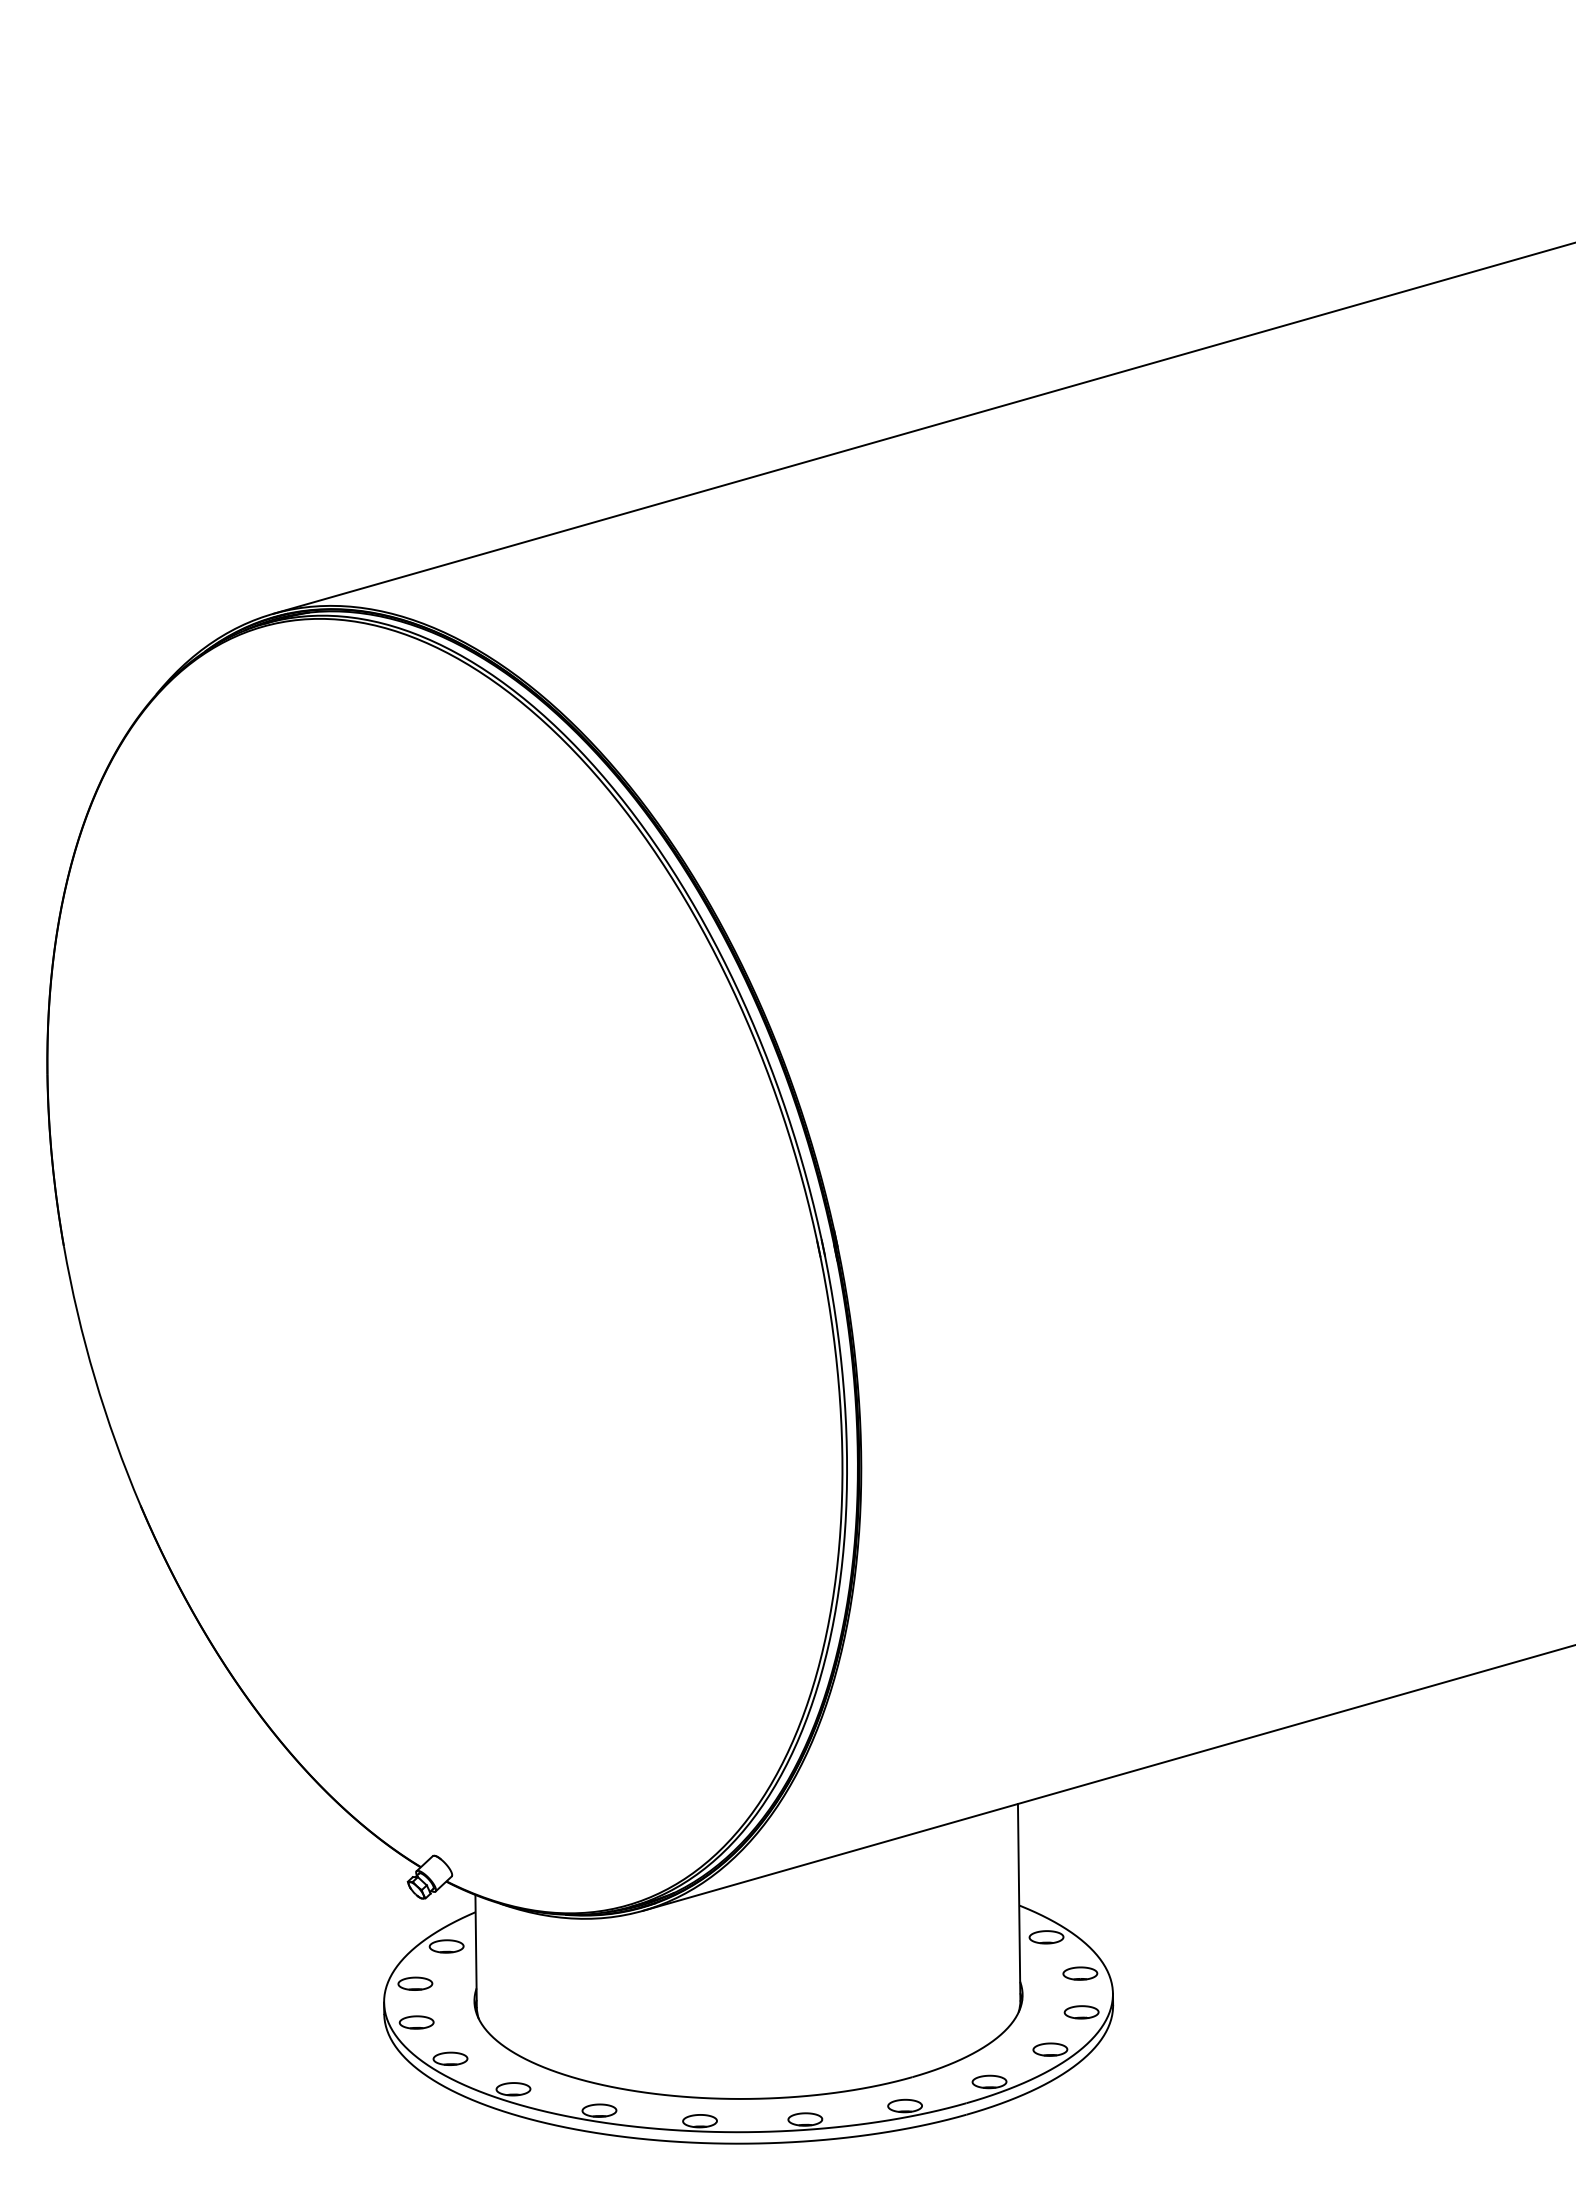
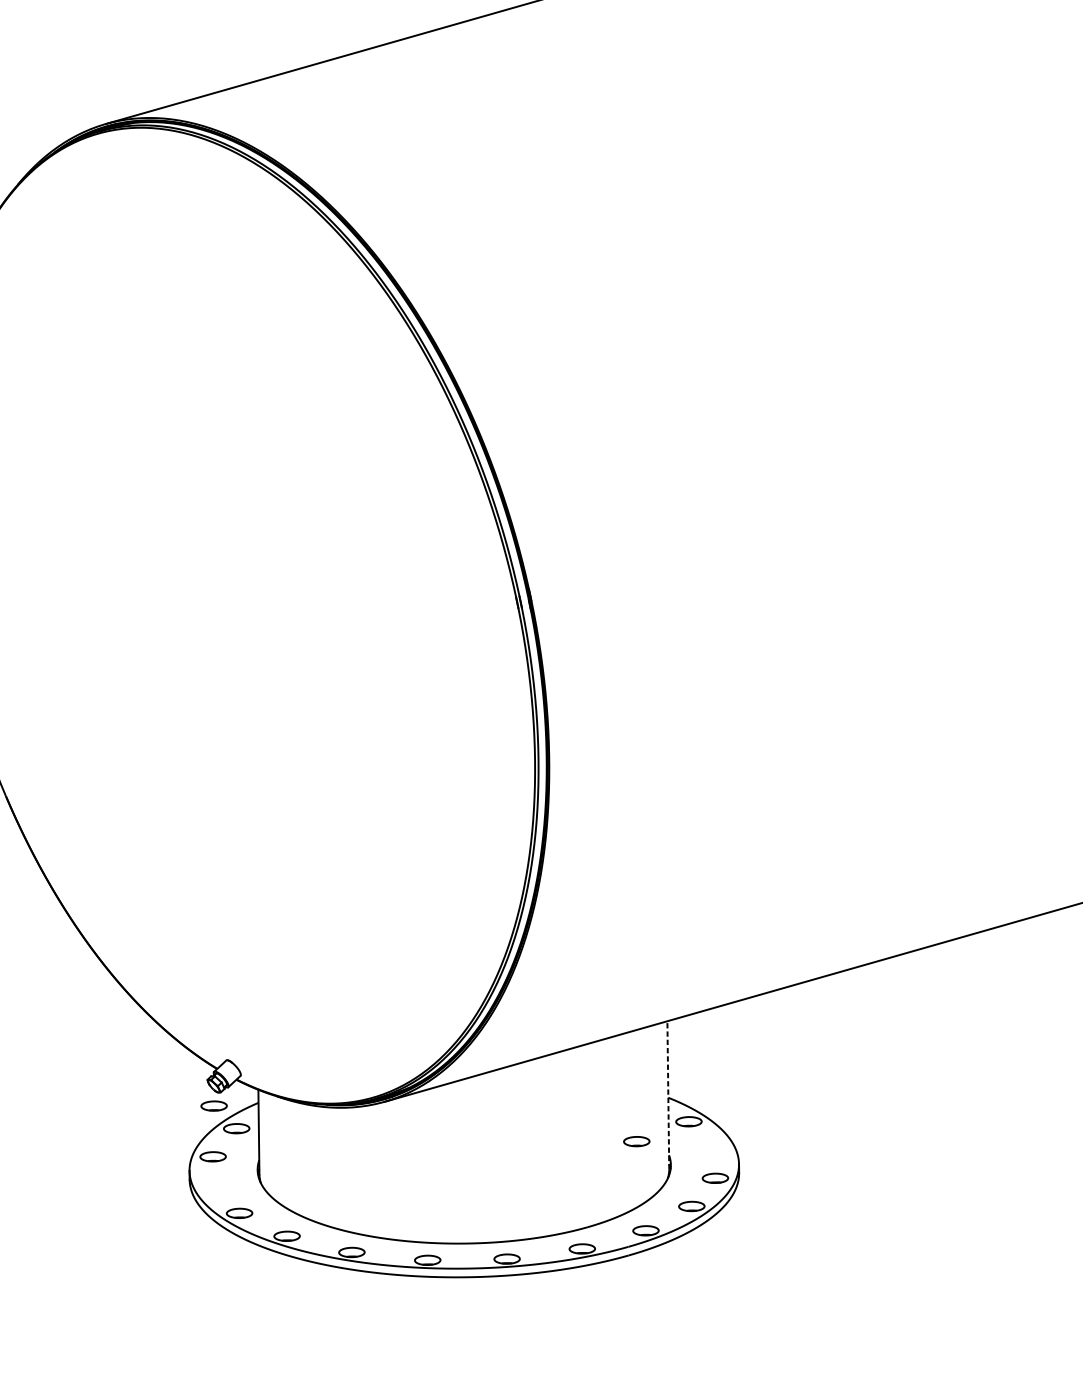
line: (1019, 1901) -> (668, 1094), solid -> dashed
part: (1080, 1973) -> (636, 1141), moved
part: (416, 2022) -> (213, 1106), moved

